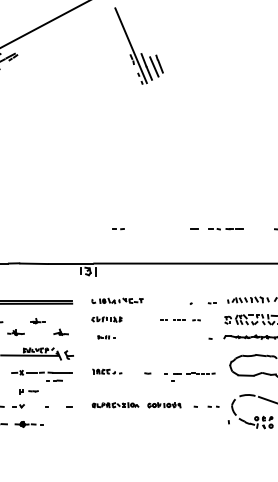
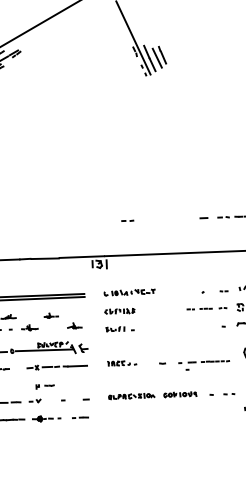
part: (180, 320) -> (207, 309), moved
part: (106, 337) -> (120, 329), size x1.67
line: (54, 380) -> (80, 417), moved

